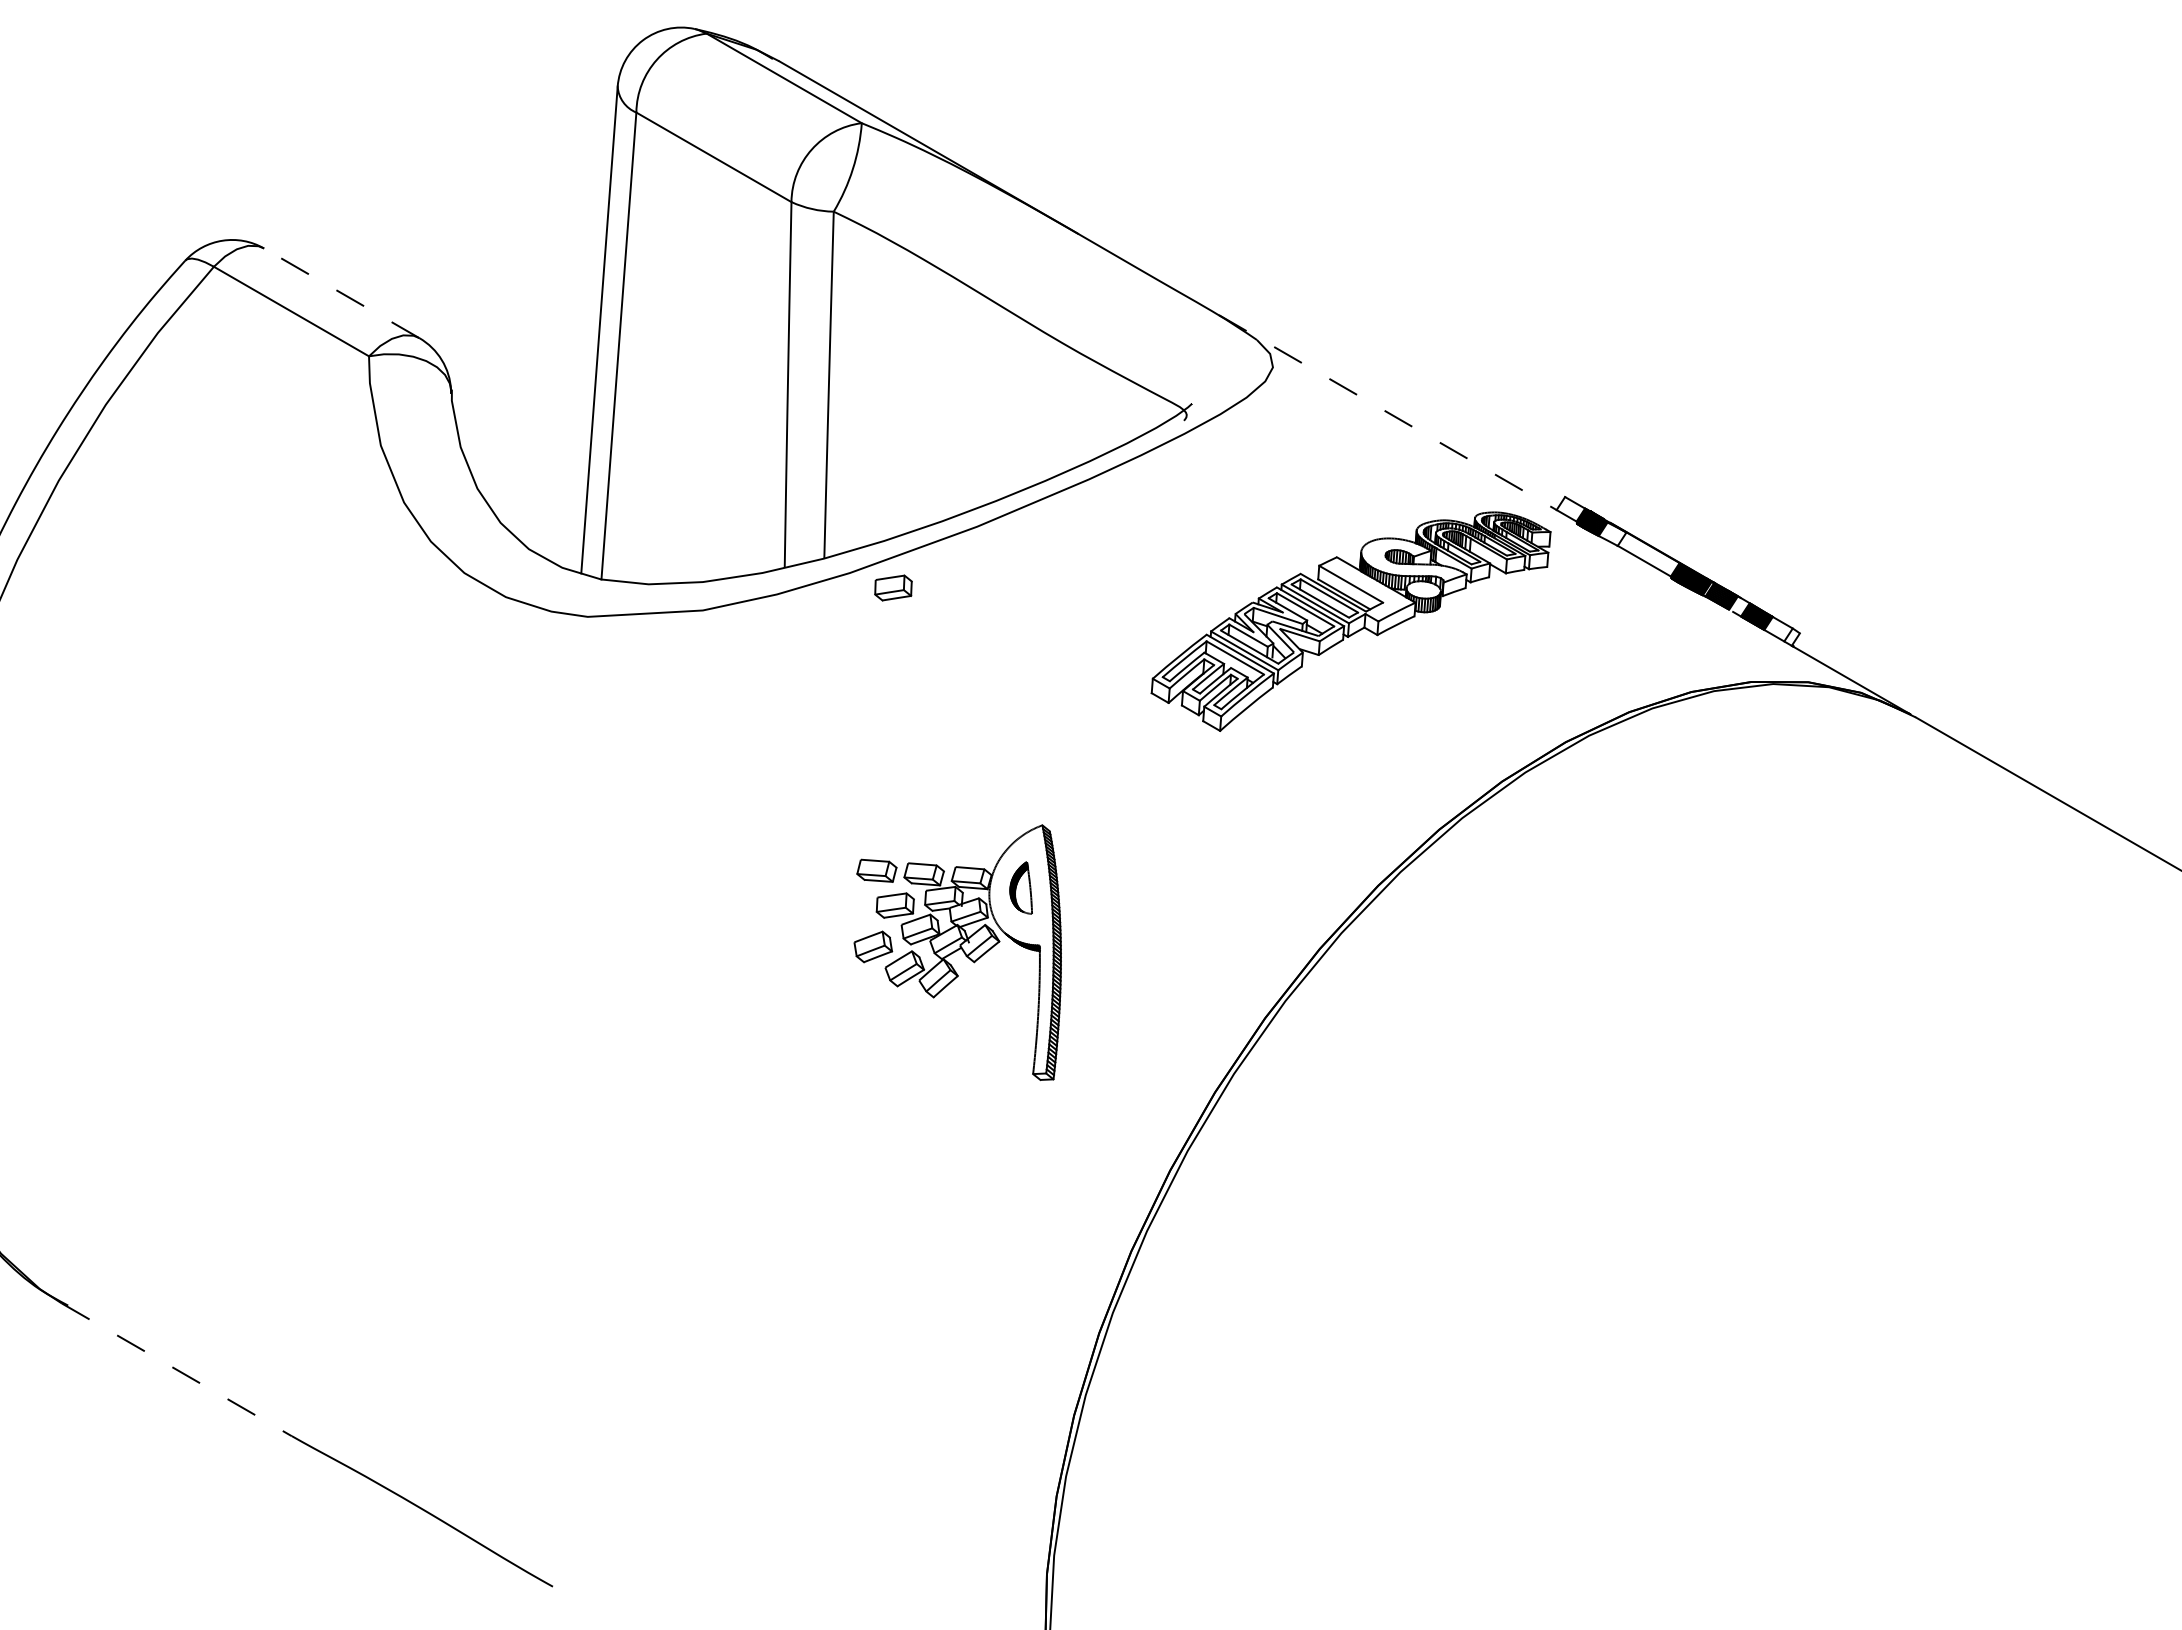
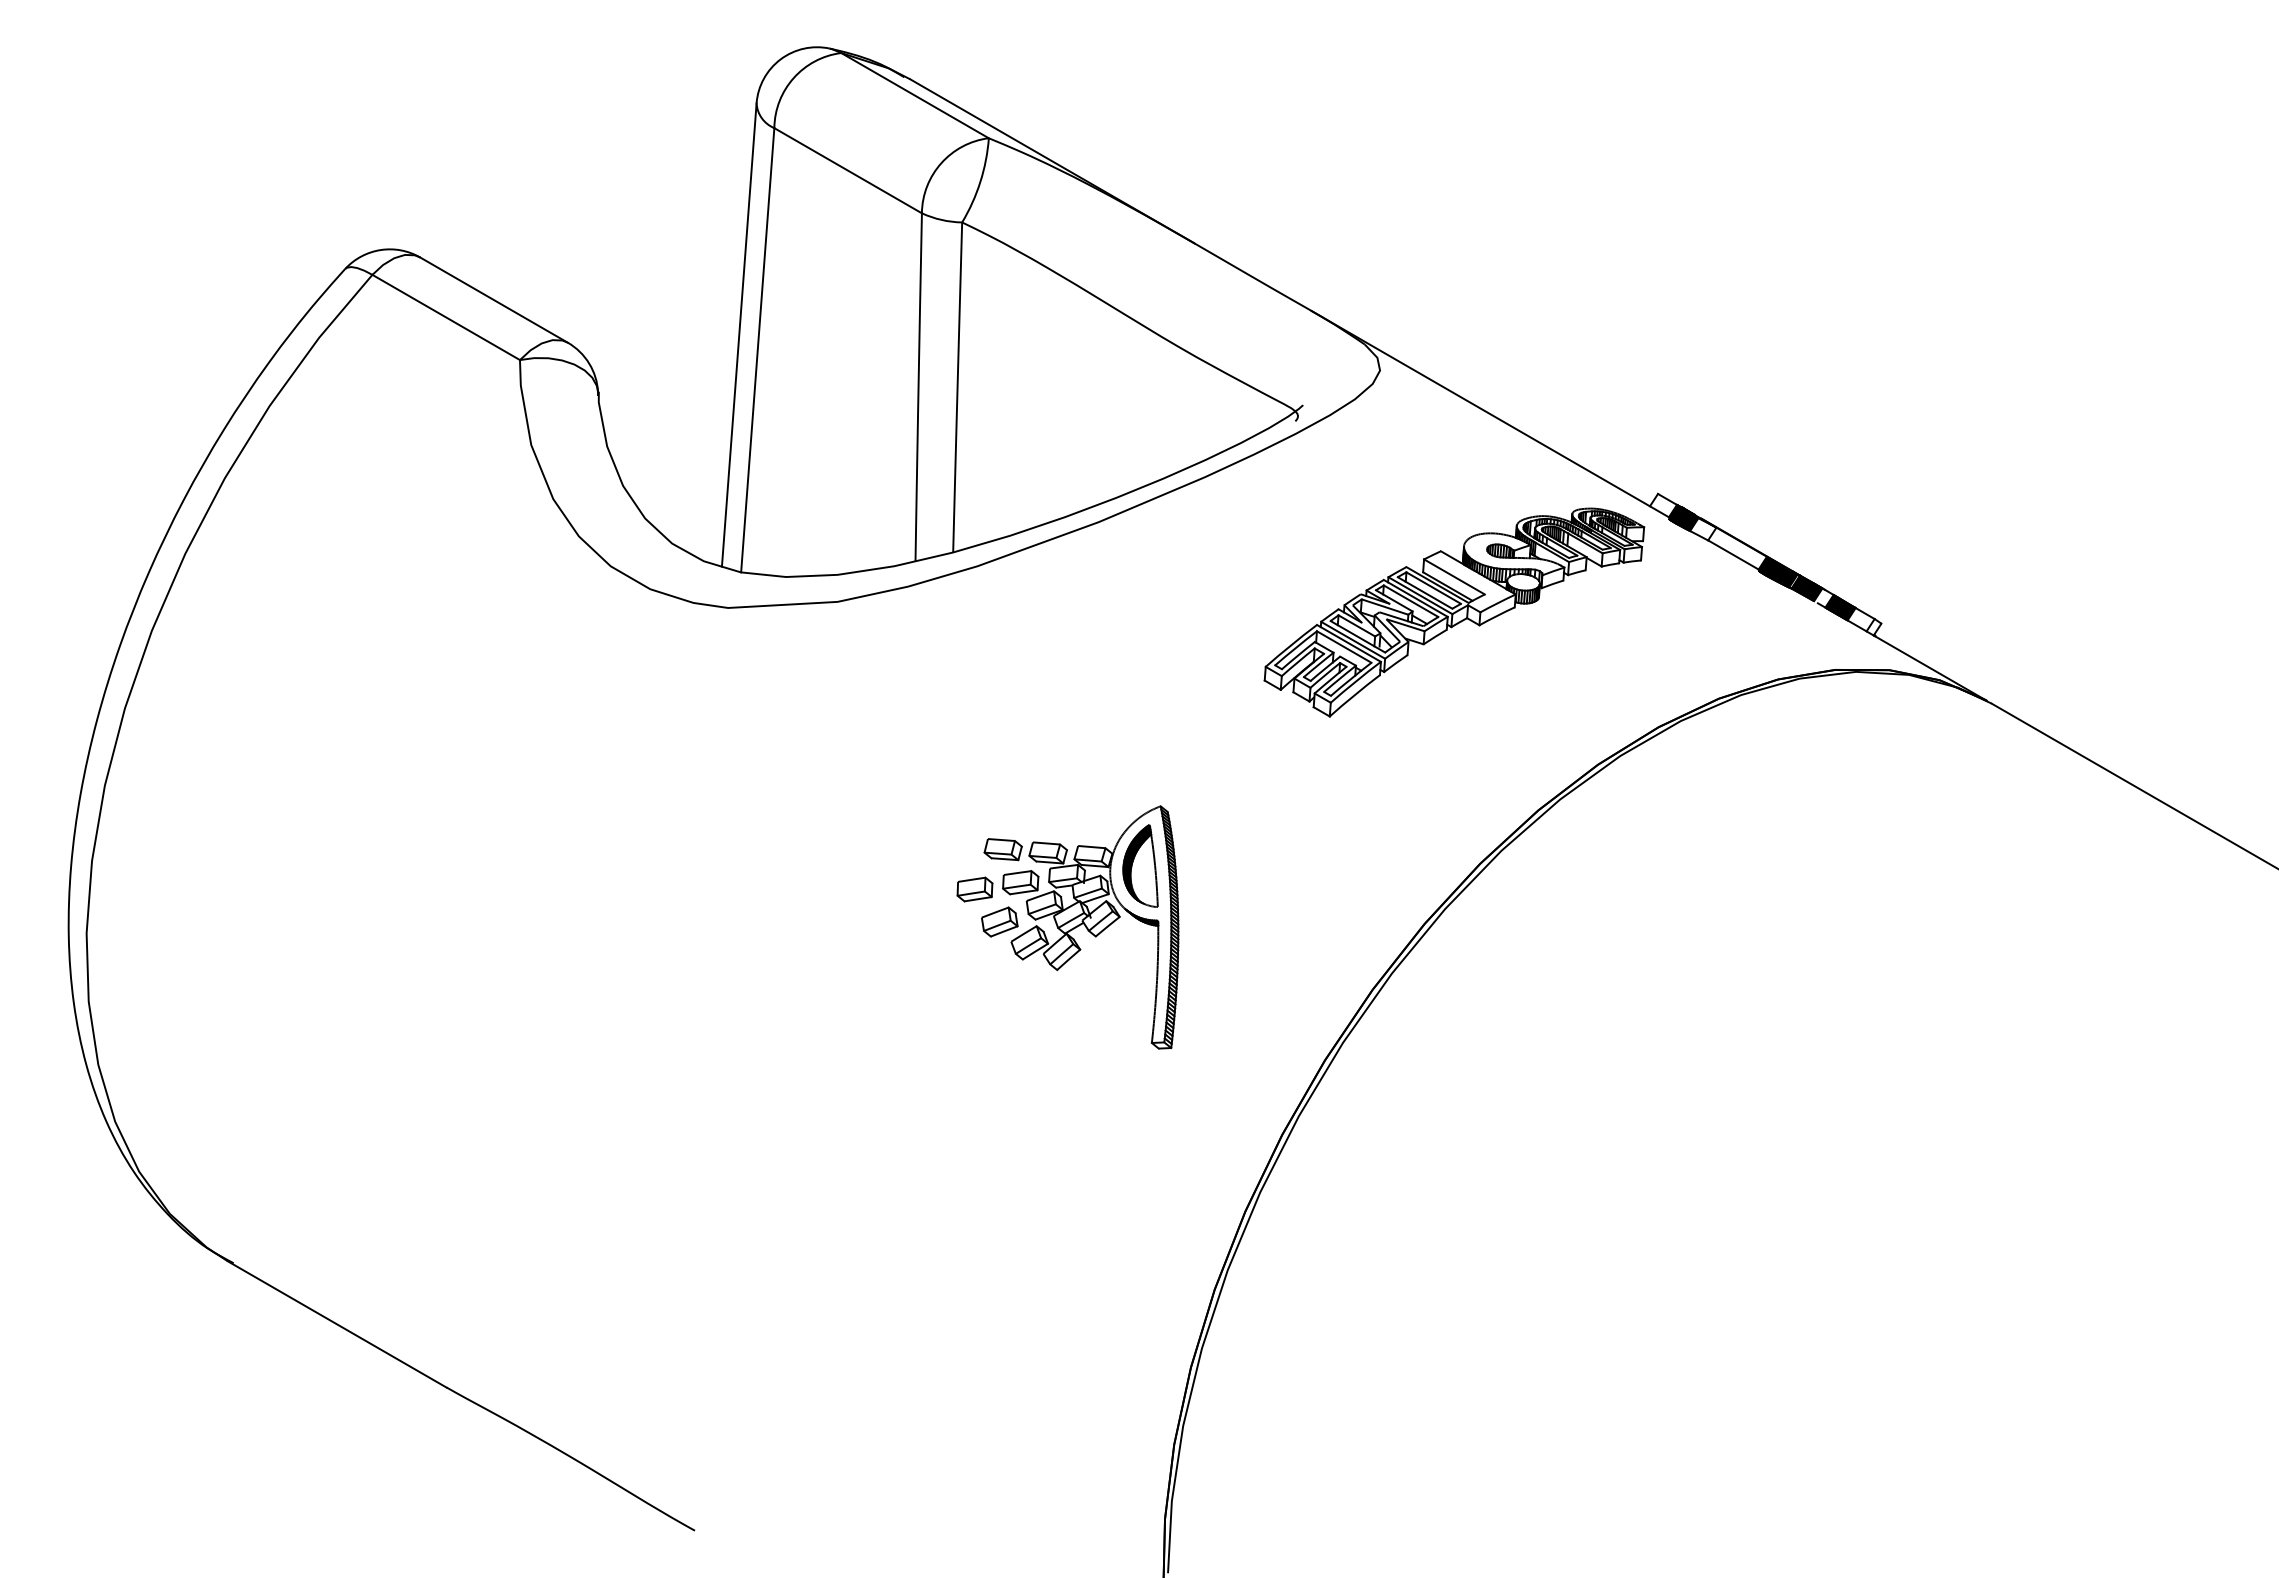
line: (341, 292) -> (493, 299), dashed -> solid
line: (1389, 413) -> (1490, 414), dashed -> solid
part: (892, 588) -> (974, 889), moved
part: (1021, 887) -> (1140, 865), size x1.67
line: (177, 1369) -> (337, 1324), dashed -> solid

